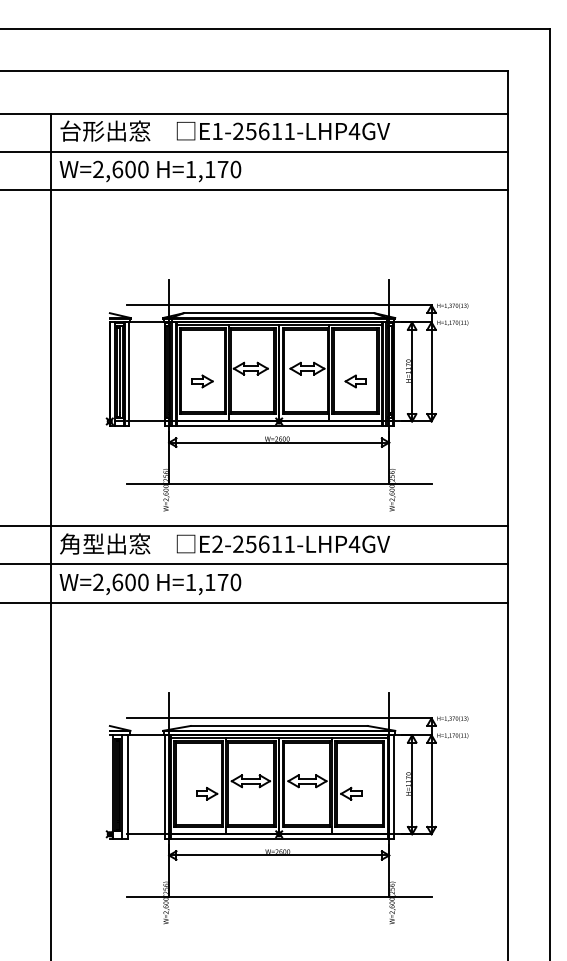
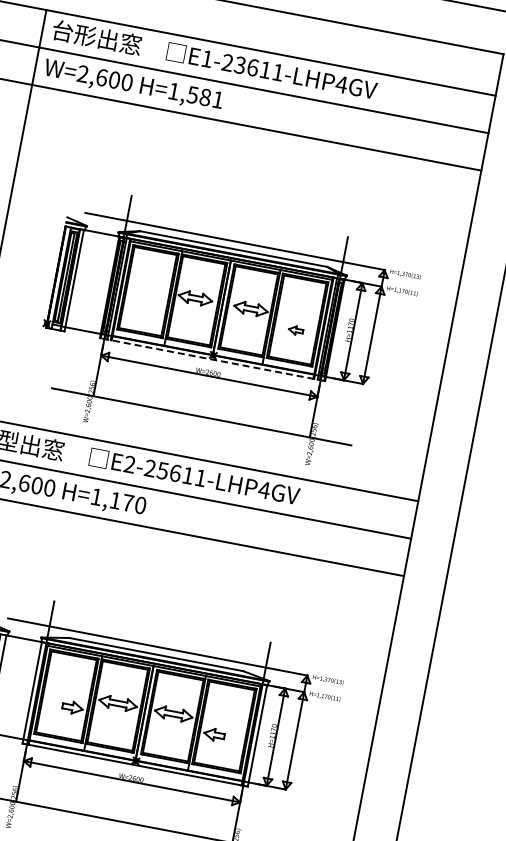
text: (251, 130) -> (240, 64), E1-25611-LHP4GV -> E1-23611-LHP4GV
text: (222, 169) -> (204, 97), H=1,170 -> H=1,581
part: (202, 381) -> (145, 301), removed
part: (355, 381) -> (295, 330), size x0.7
line: (279, 425) -> (212, 359), solid -> dashed

